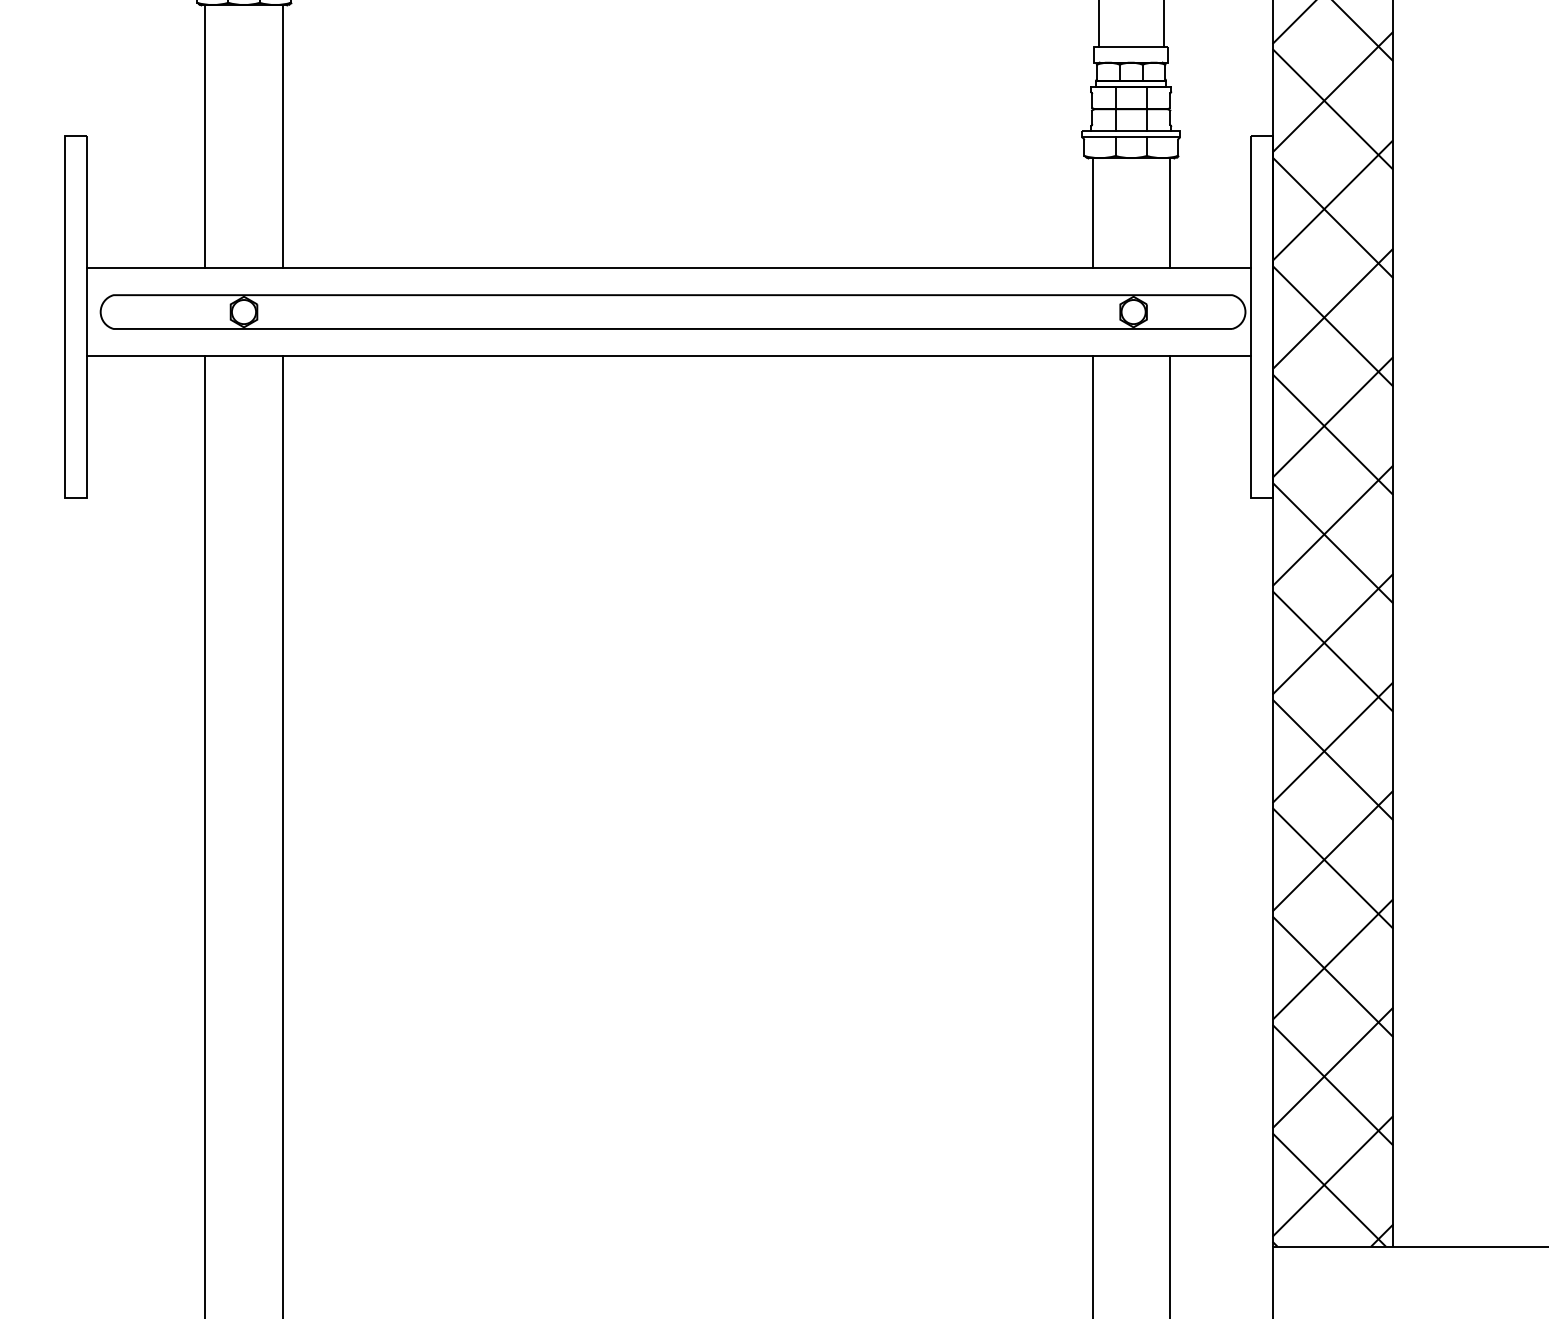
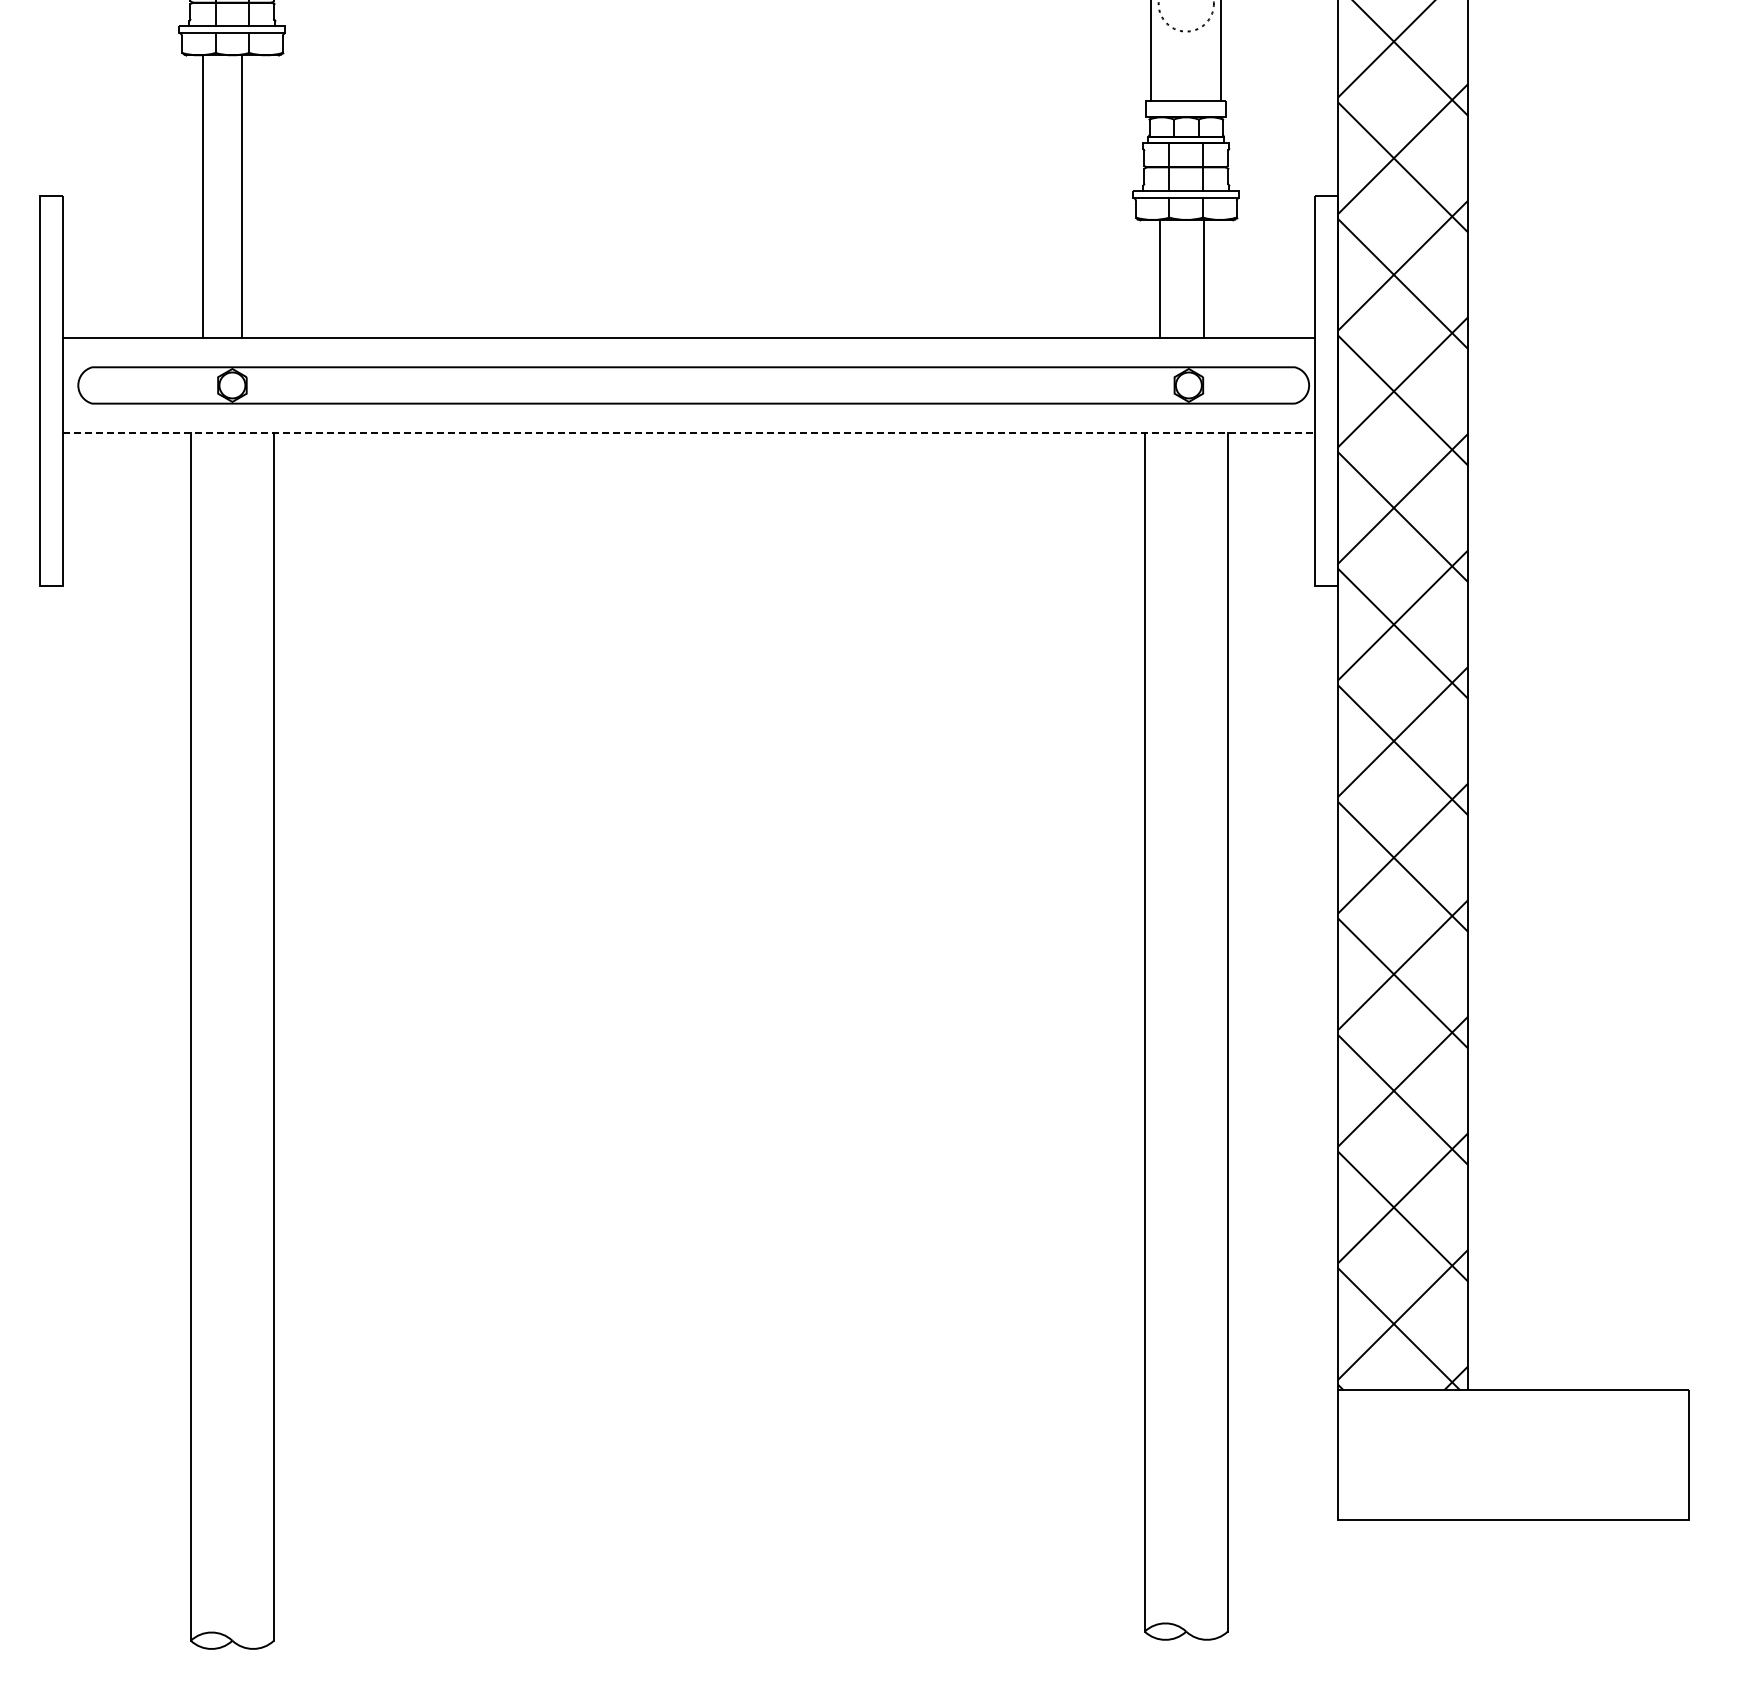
line: (205, 136) -> (241, 196), moved
line: (282, 136) -> (202, 196), moved
line: (1092, 212) -> (1203, 278), moved
line: (1169, 212) -> (1159, 278), moved
line: (669, 355) -> (689, 432), solid -> dashed

